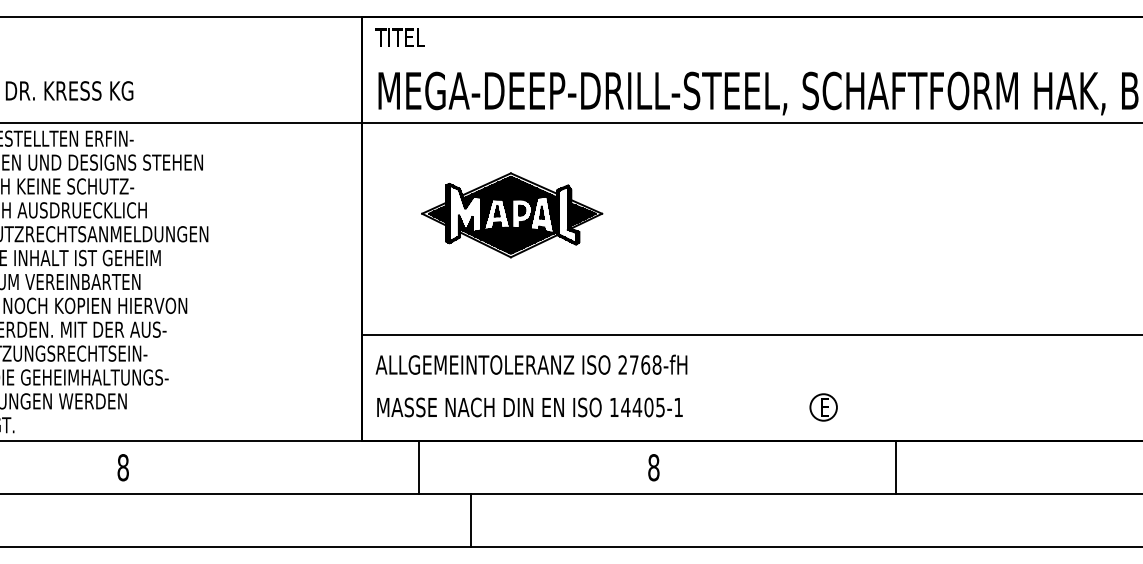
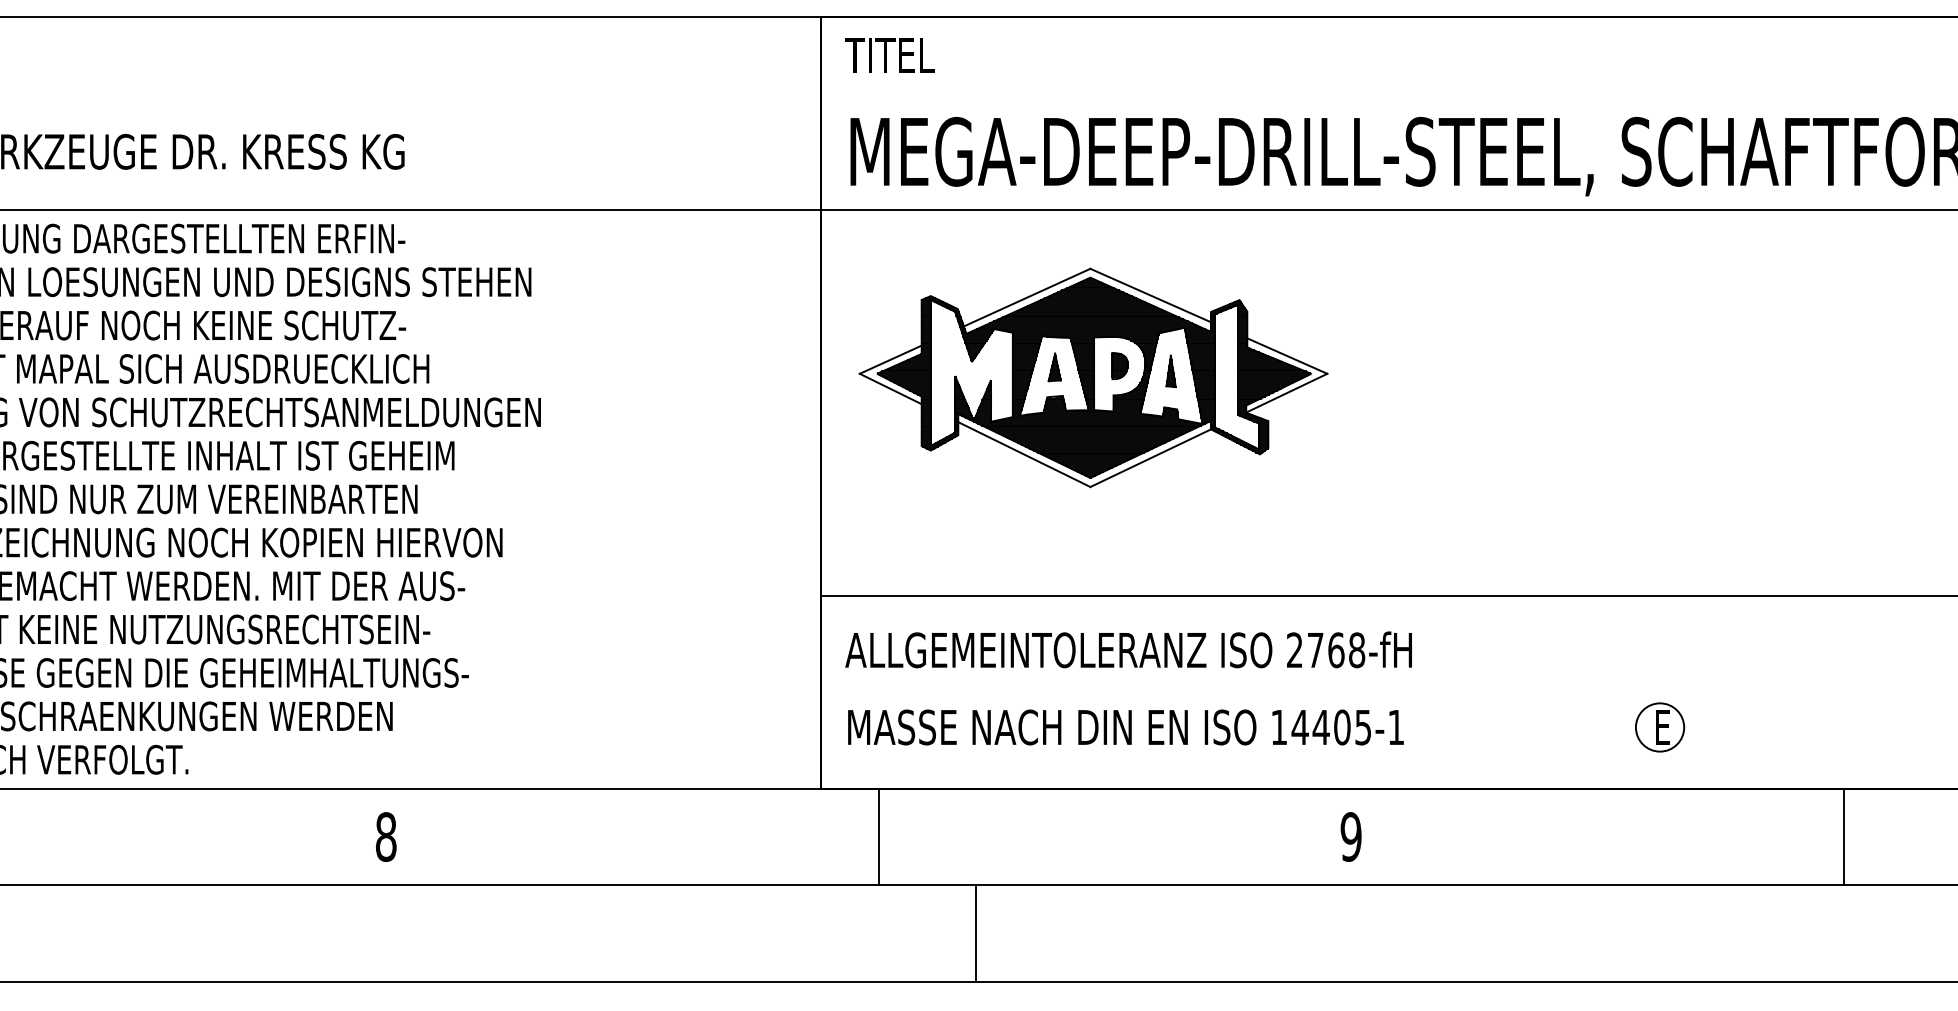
part: (511, 215) -> (1092, 378), size x1.43
line: (419, 467) -> (879, 836), moved
text: (653, 467) -> (1350, 836), 8 -> 9
line: (895, 467) -> (1843, 836), moved
line: (471, 520) -> (975, 933), moved

